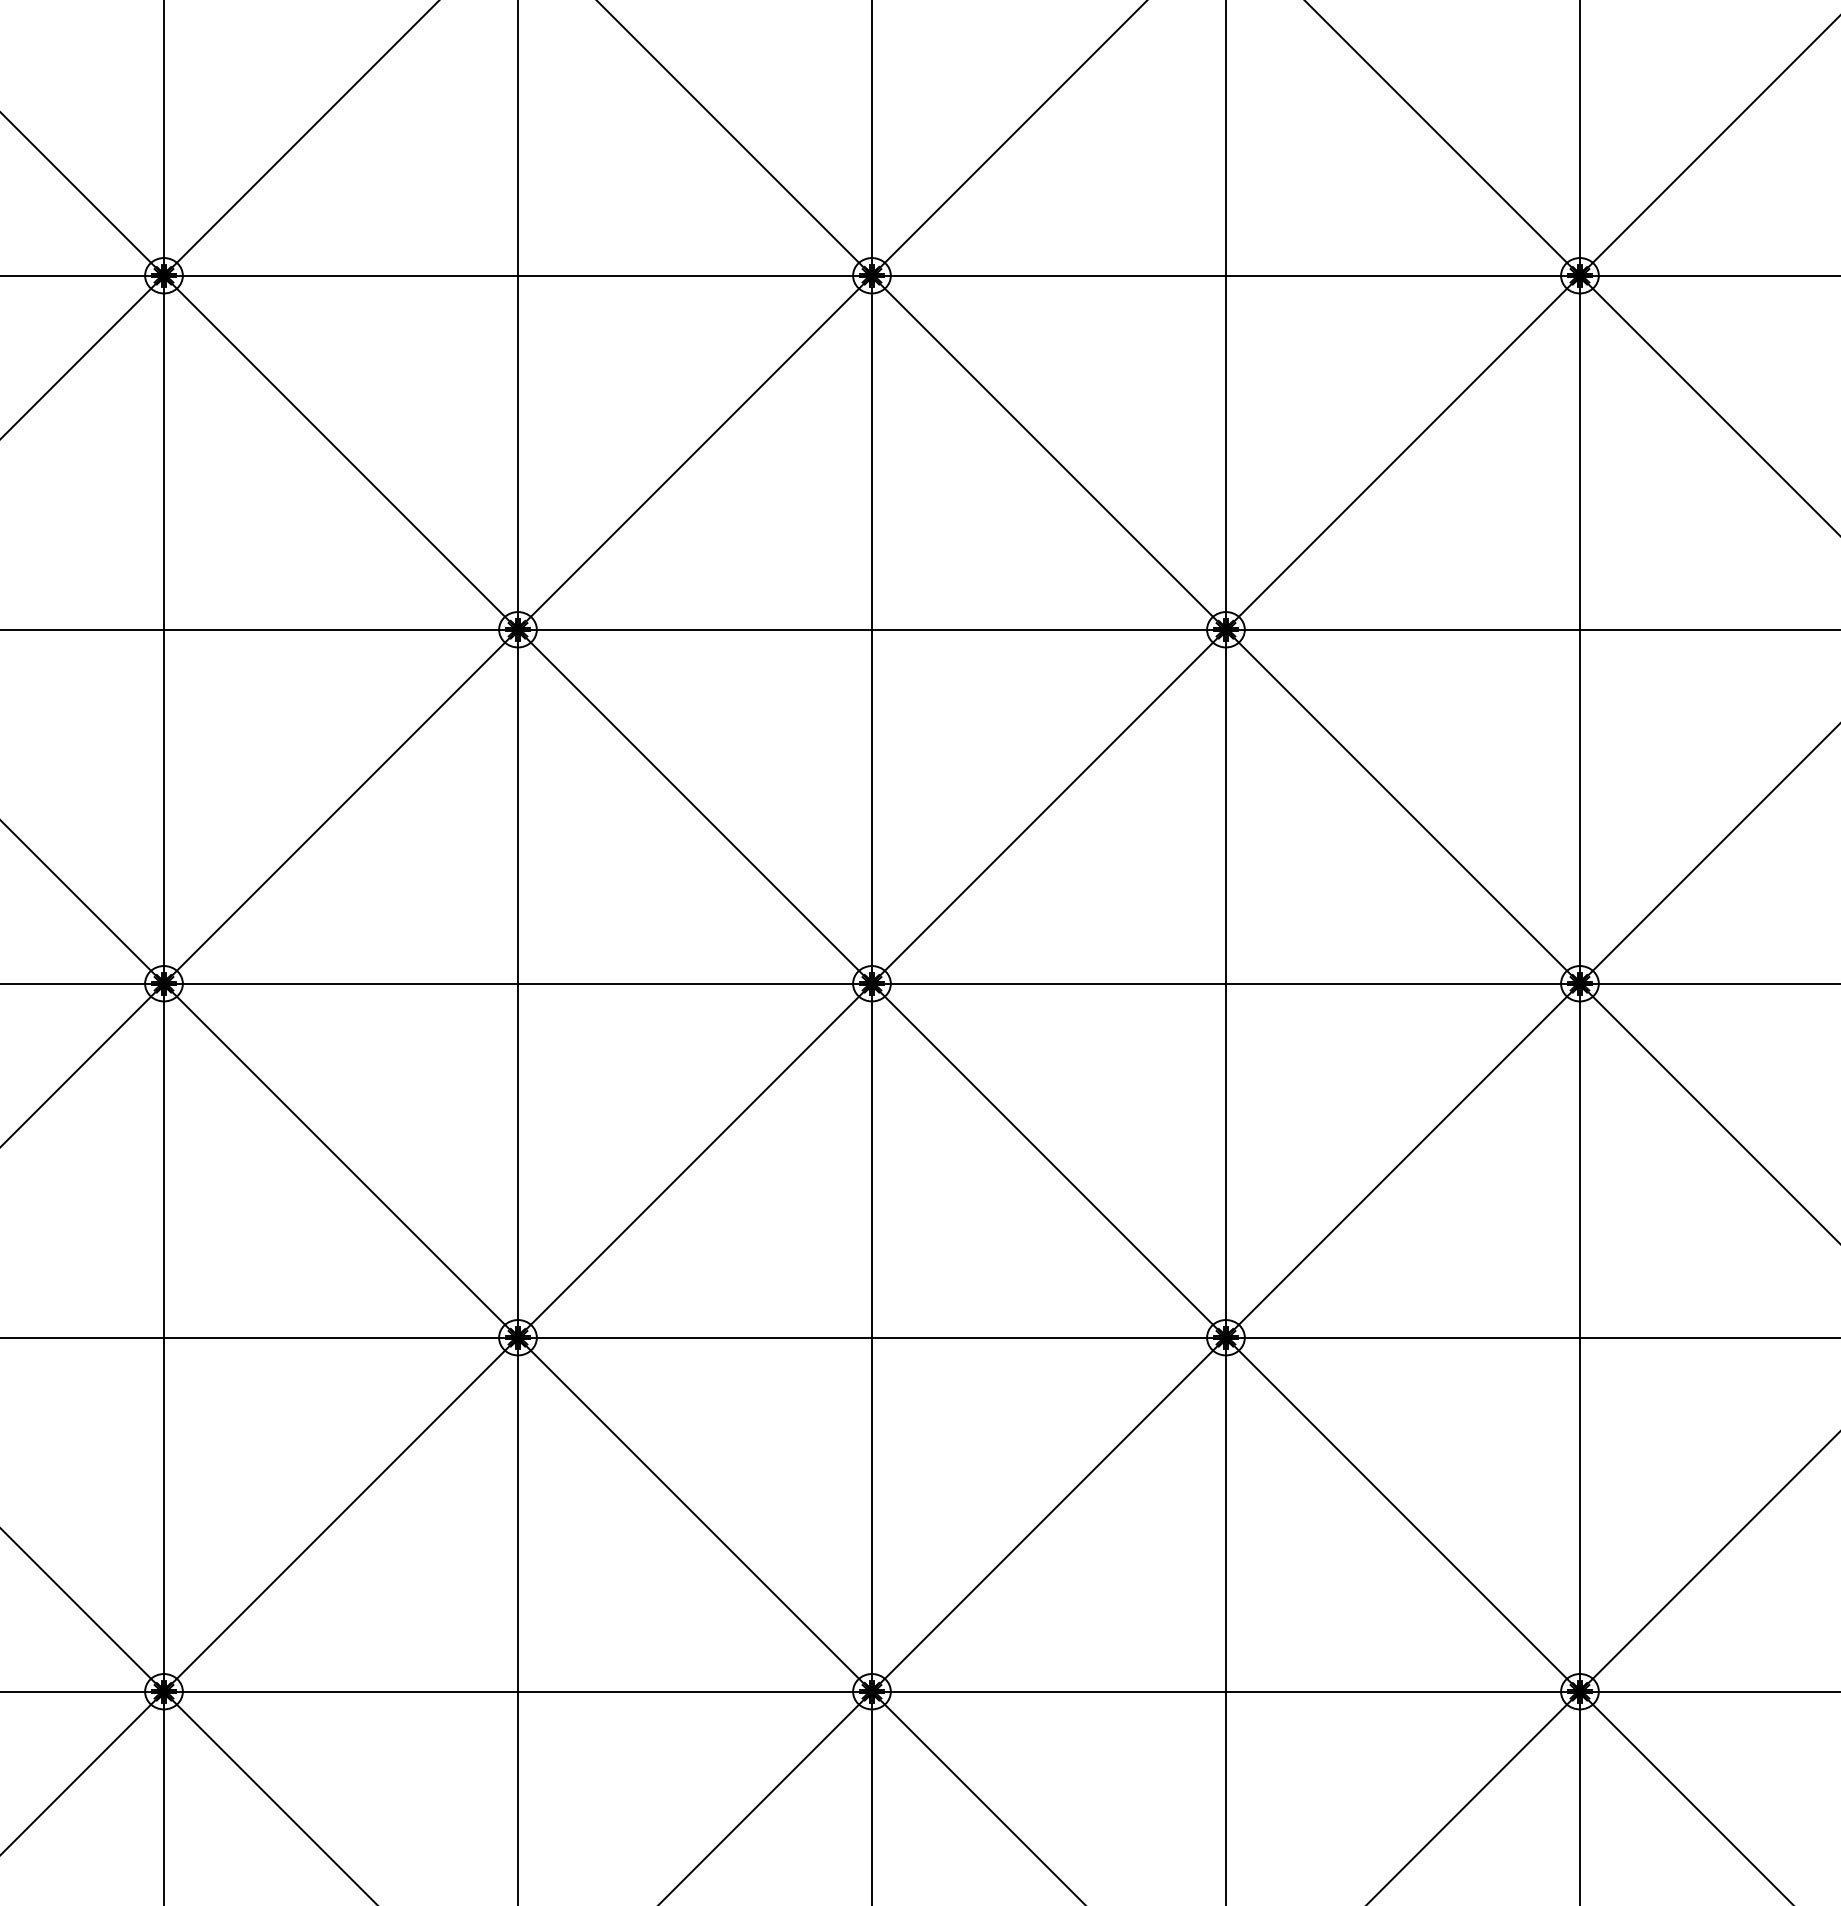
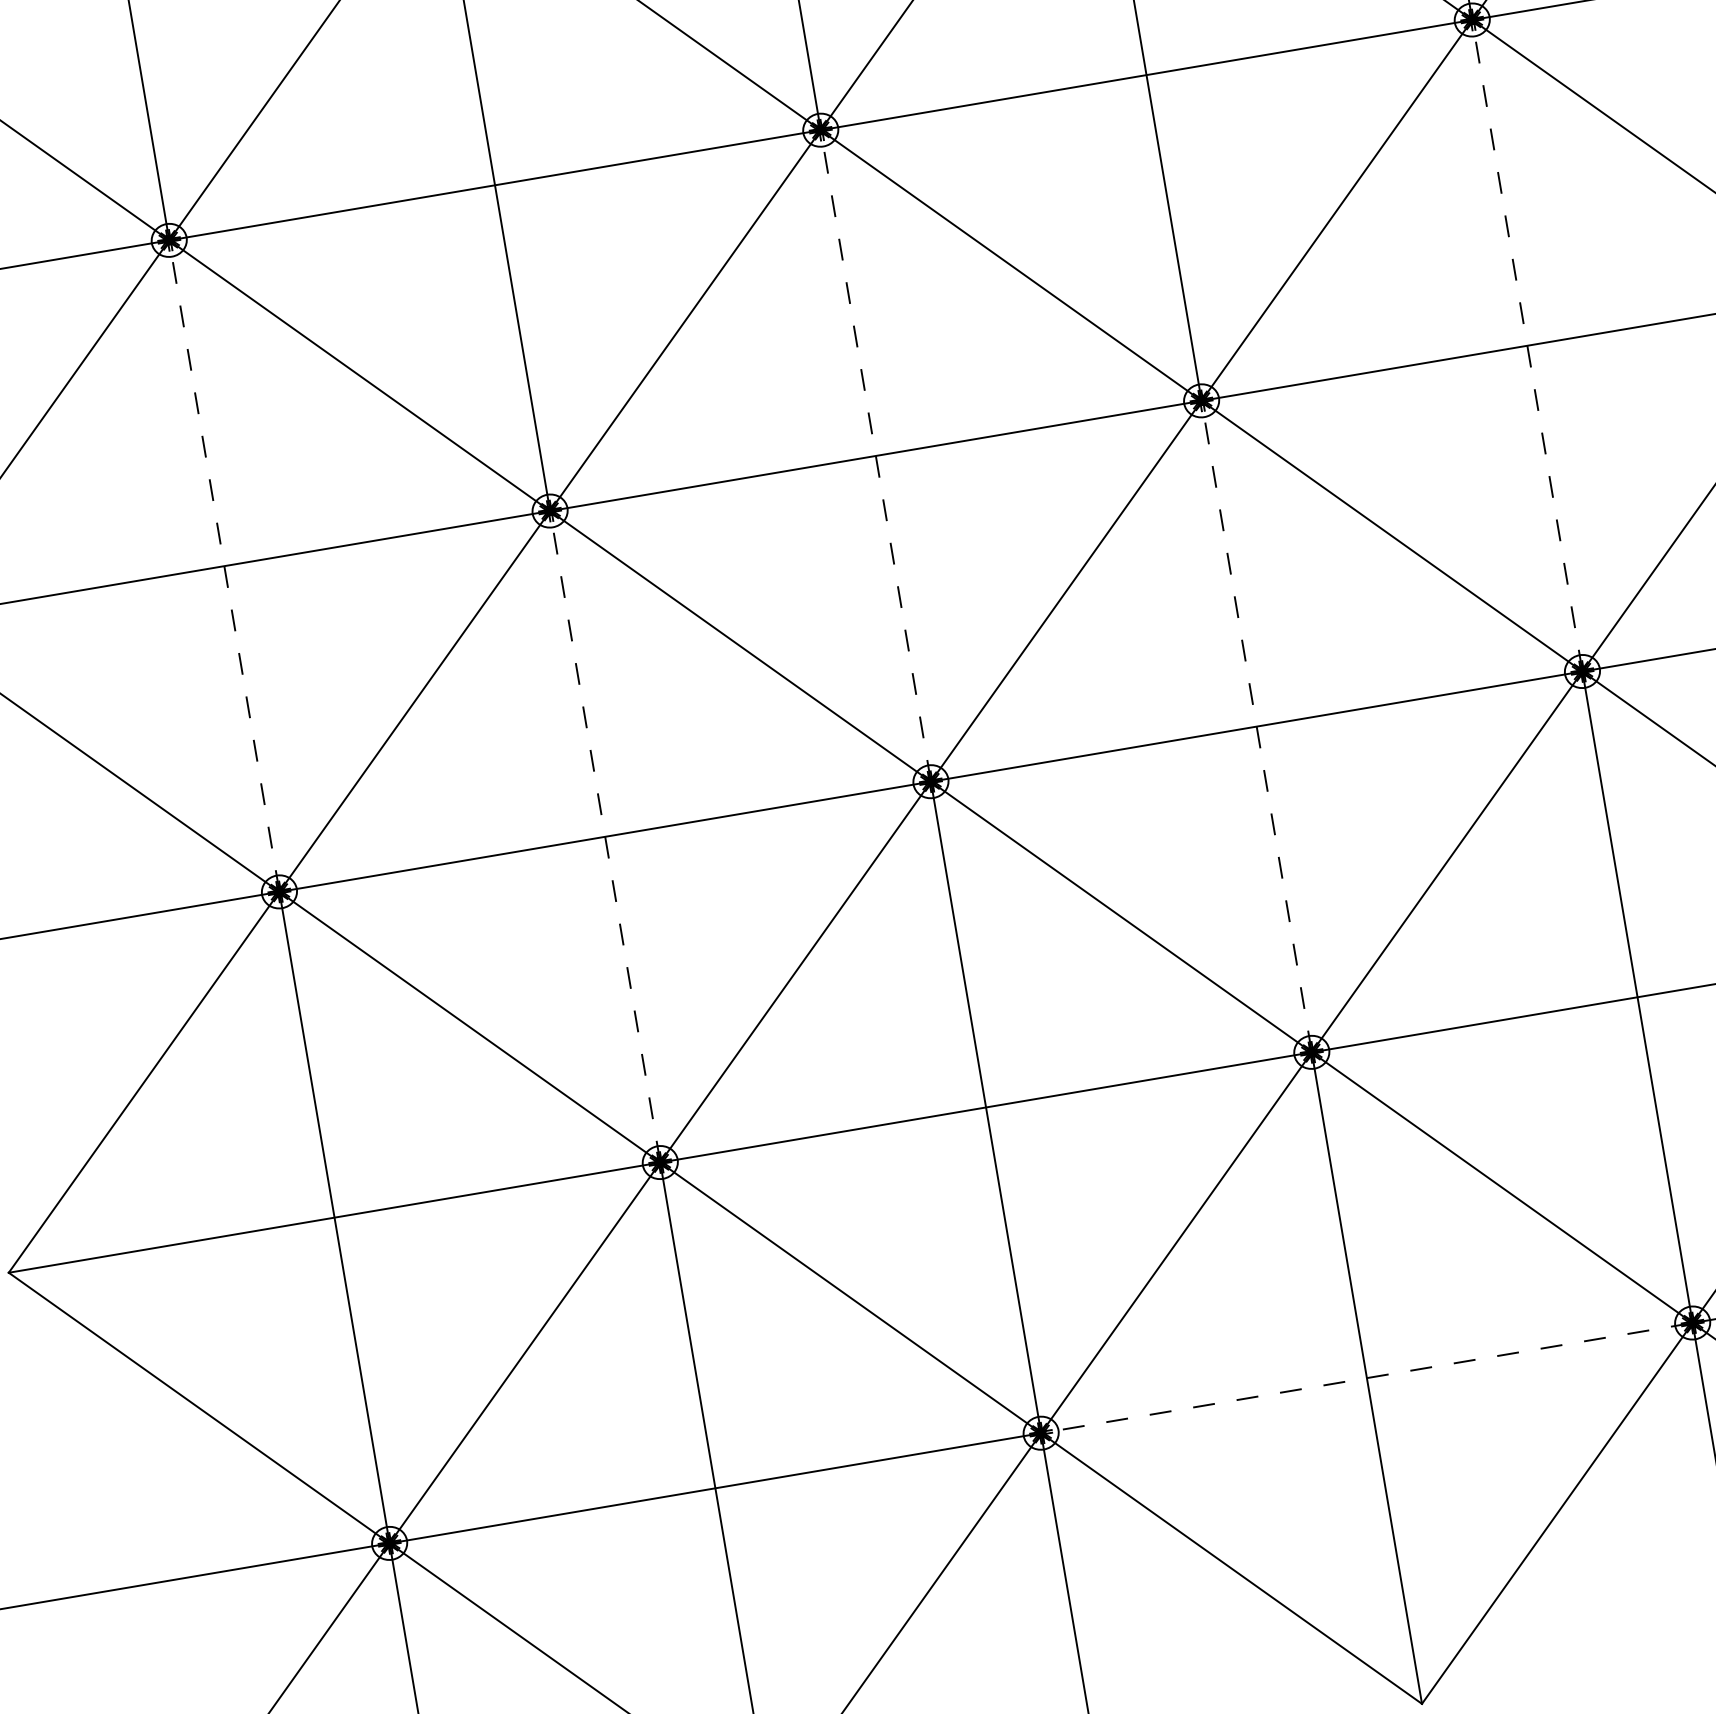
line: (164, 629) -> (224, 565), solid -> dashed
line: (871, 629) -> (875, 455), solid -> dashed
line: (1579, 629) -> (1526, 345), solid -> dashed
line: (517, 983) -> (604, 836), solid -> dashed
line: (1225, 983) -> (1256, 726), solid -> dashed
line: (1225, 1691) -> (1366, 1377), solid -> dashed

